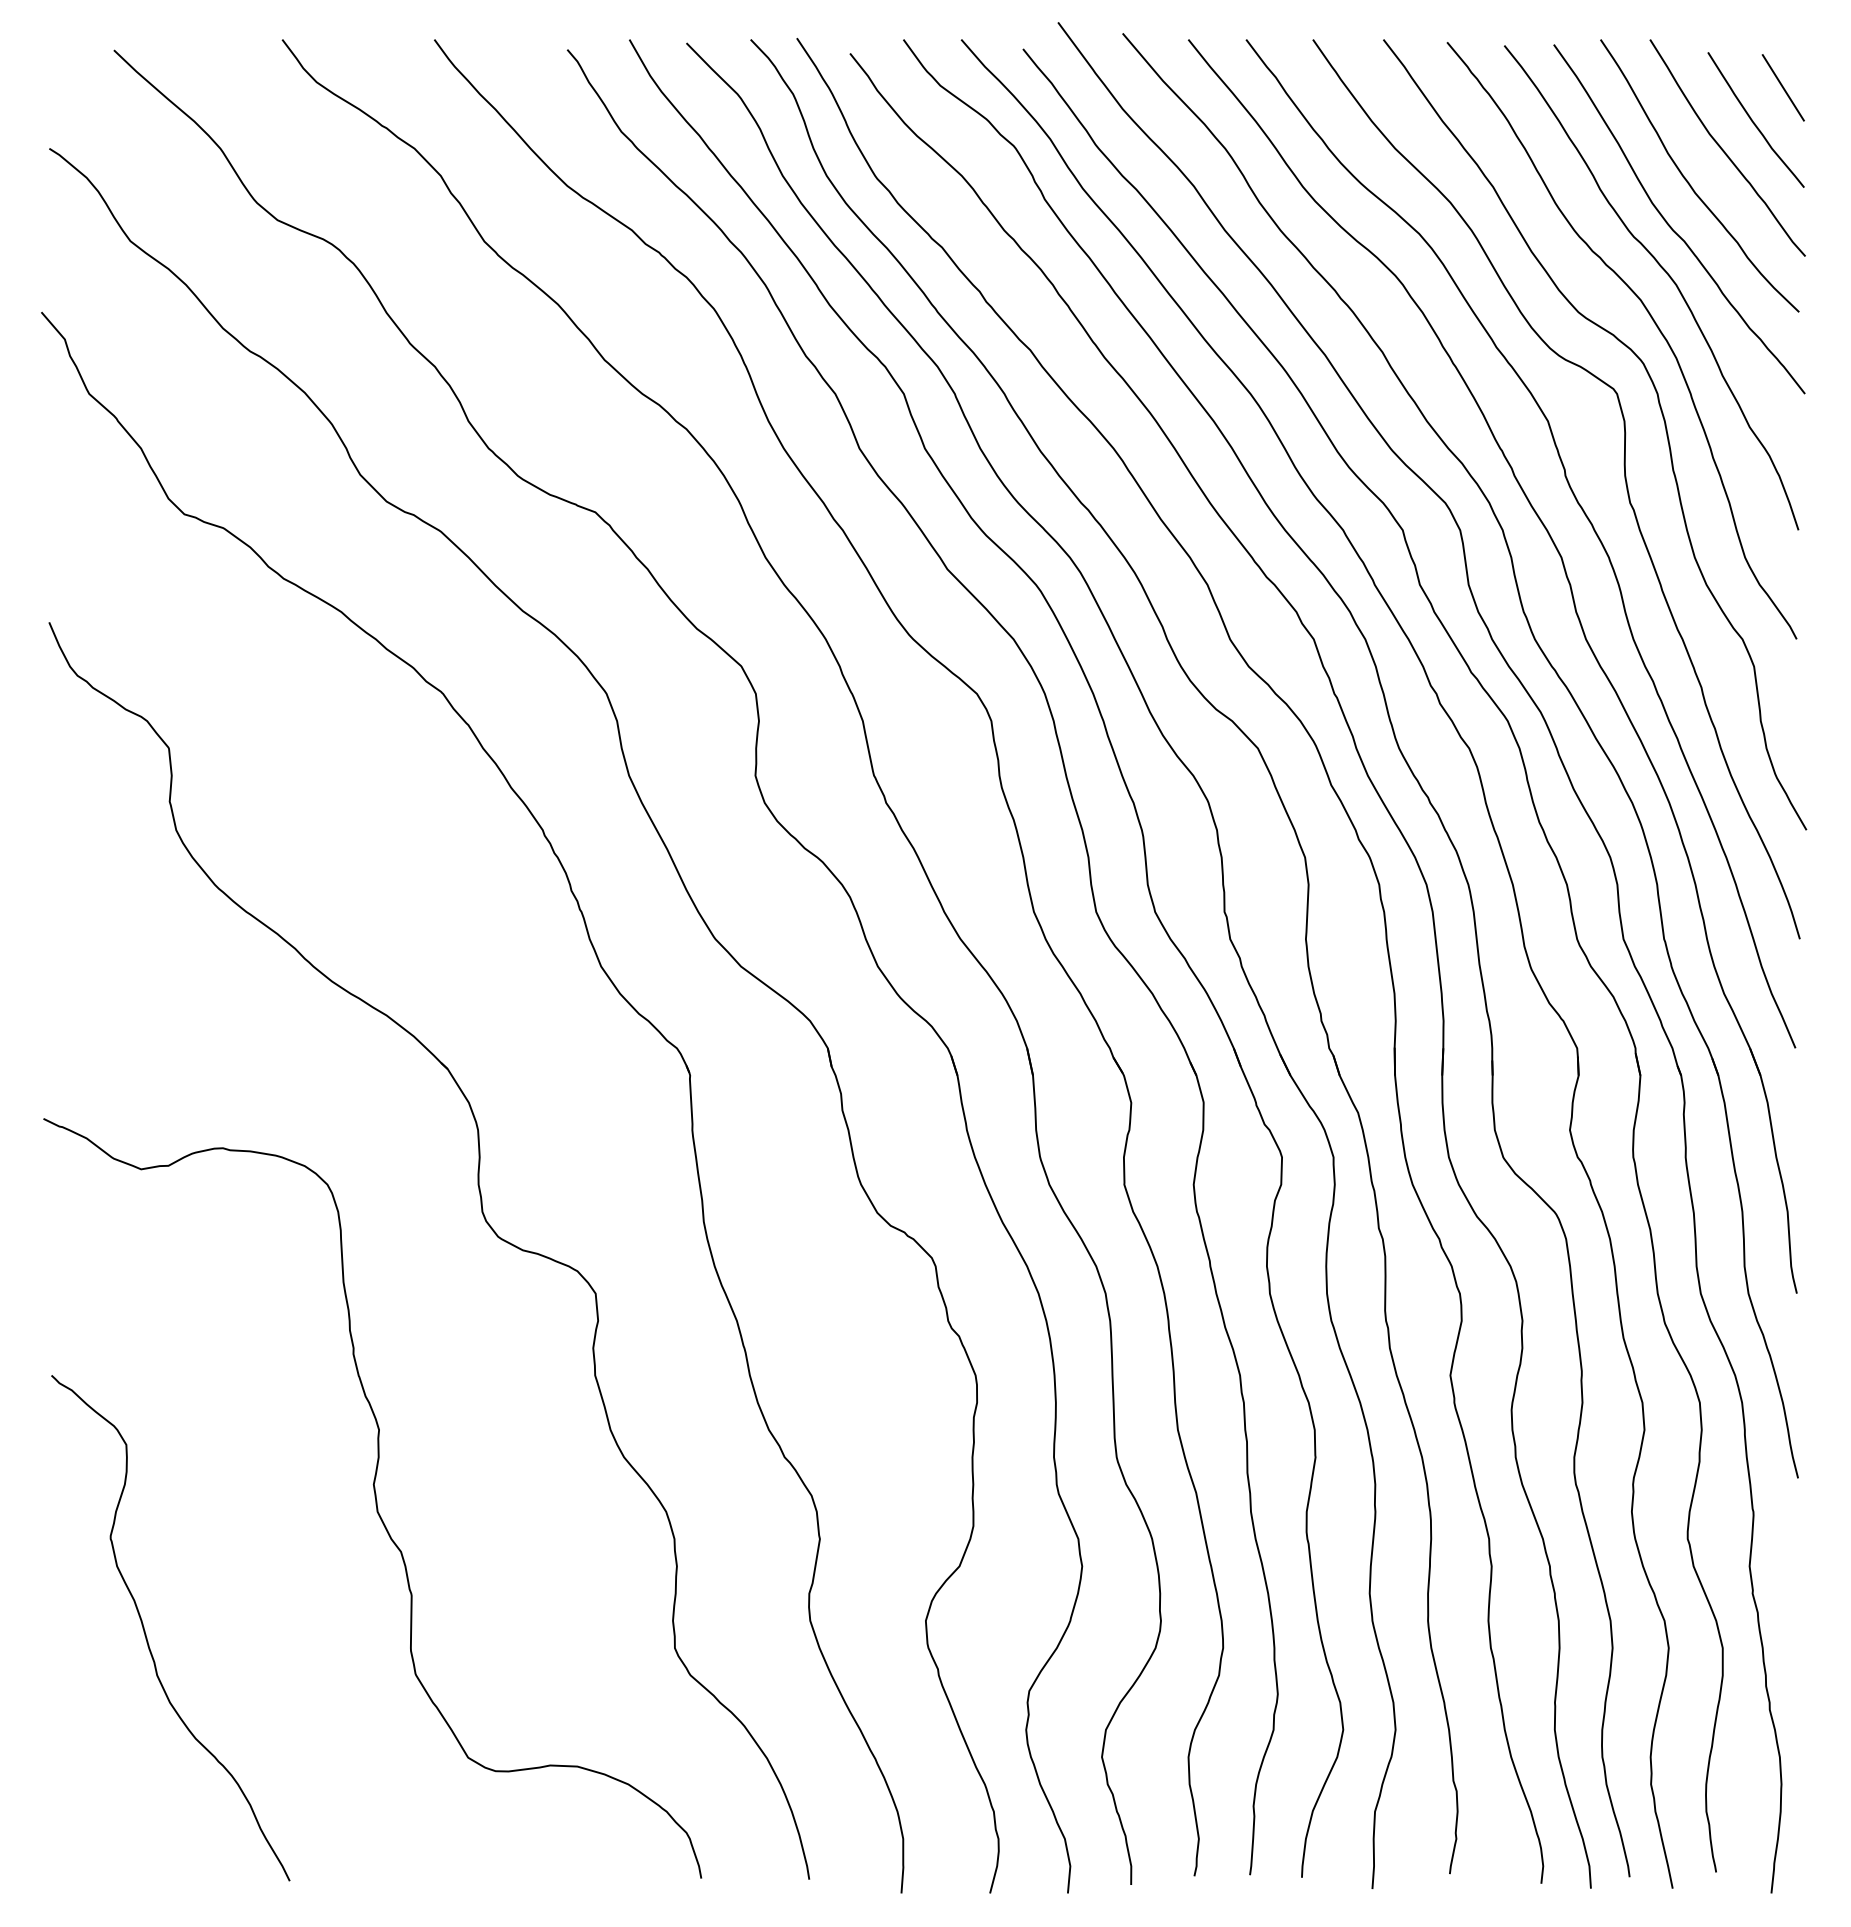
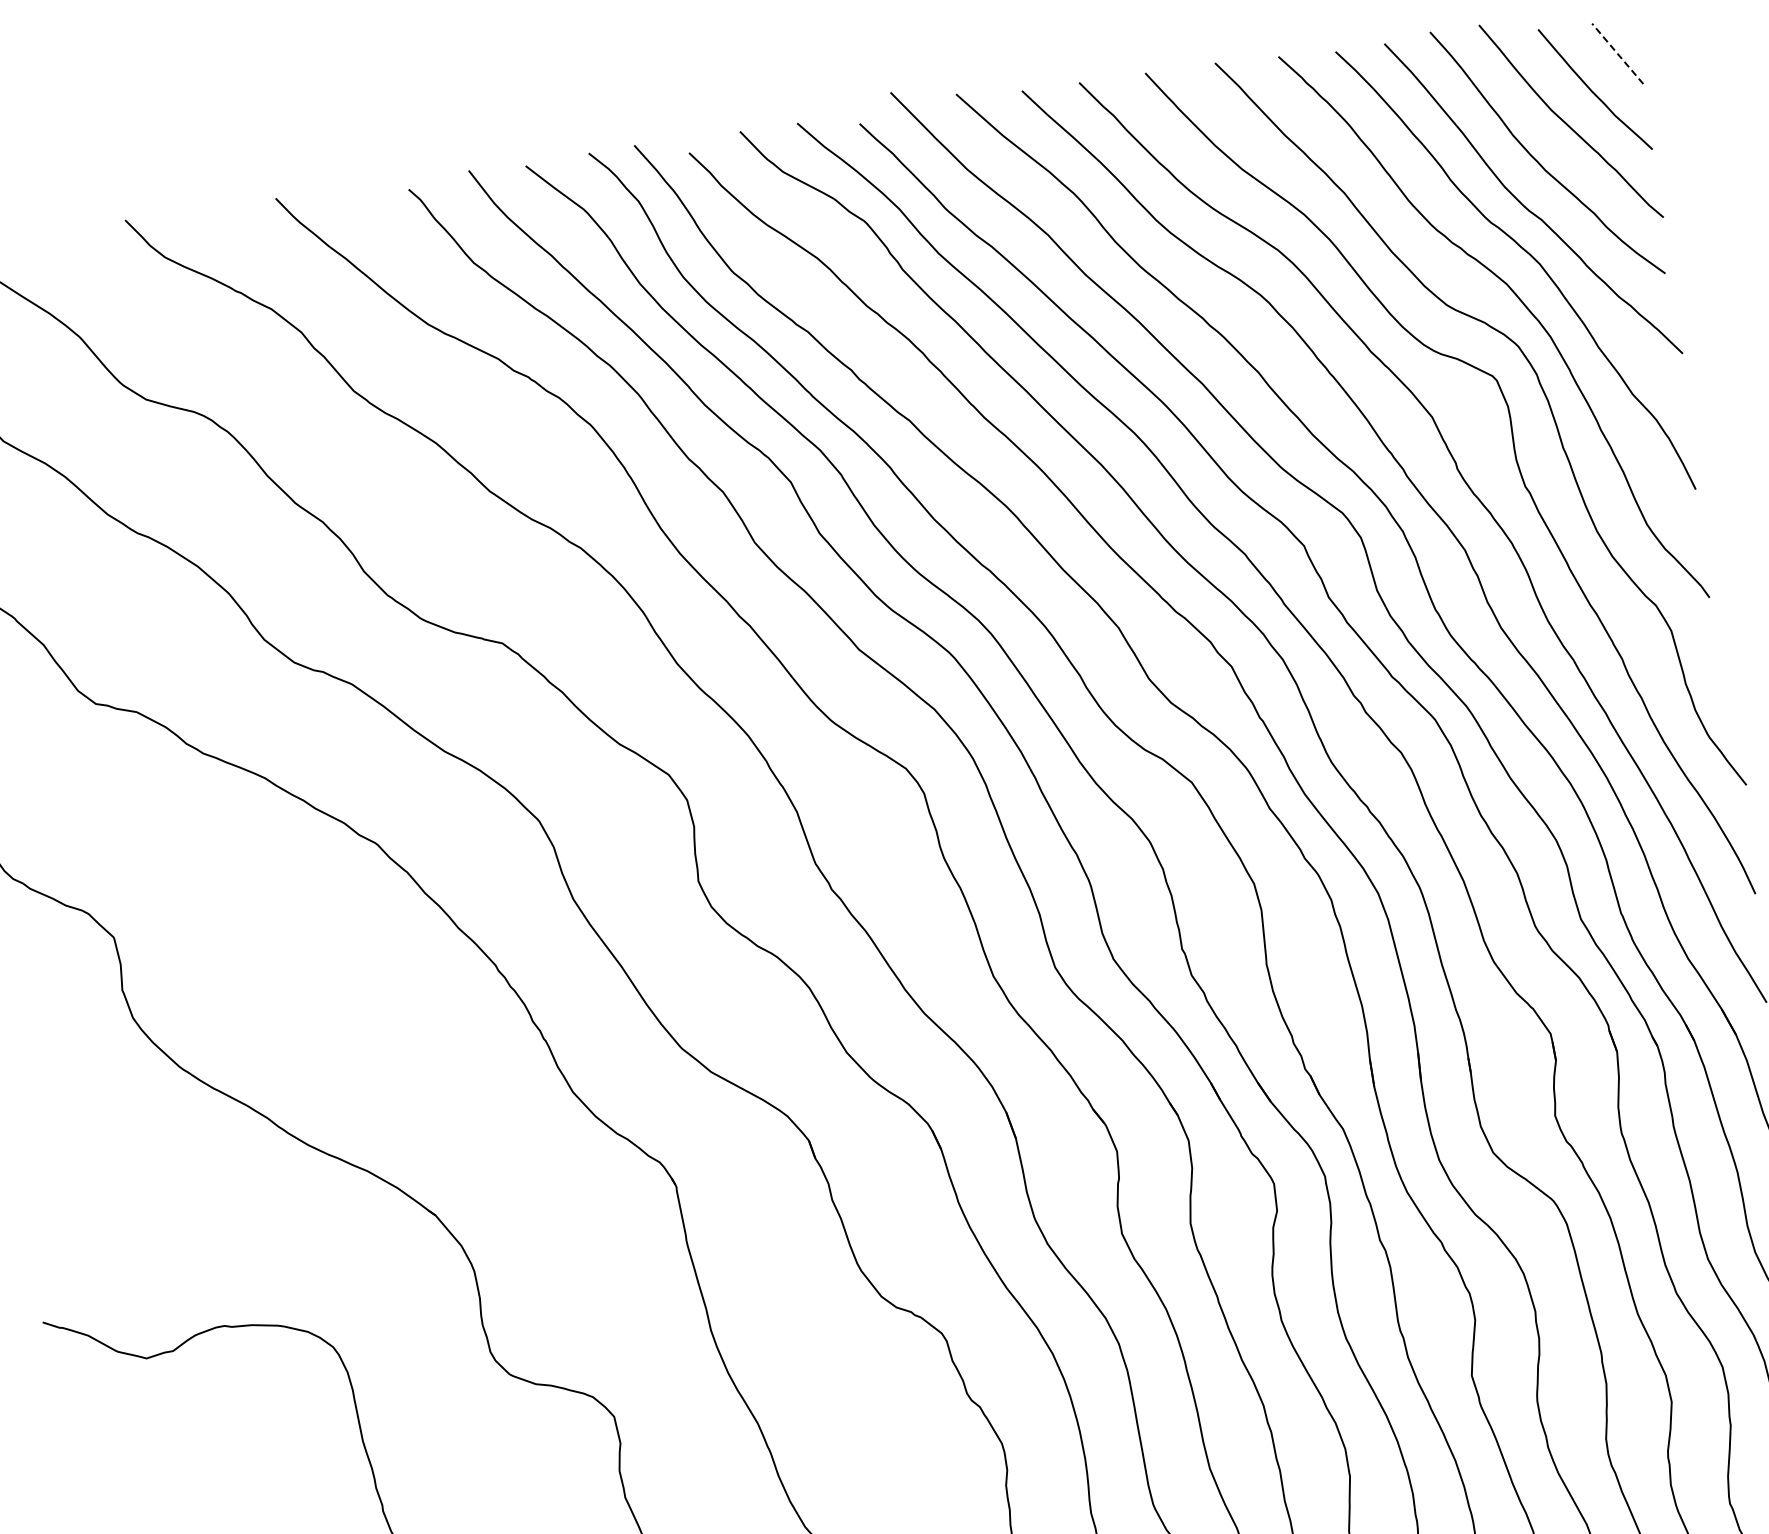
line: (1783, 87) -> (1617, 53), solid -> dashed

